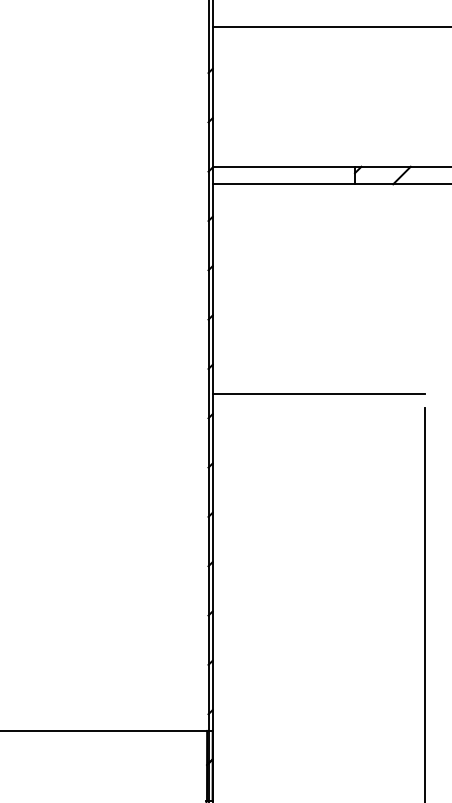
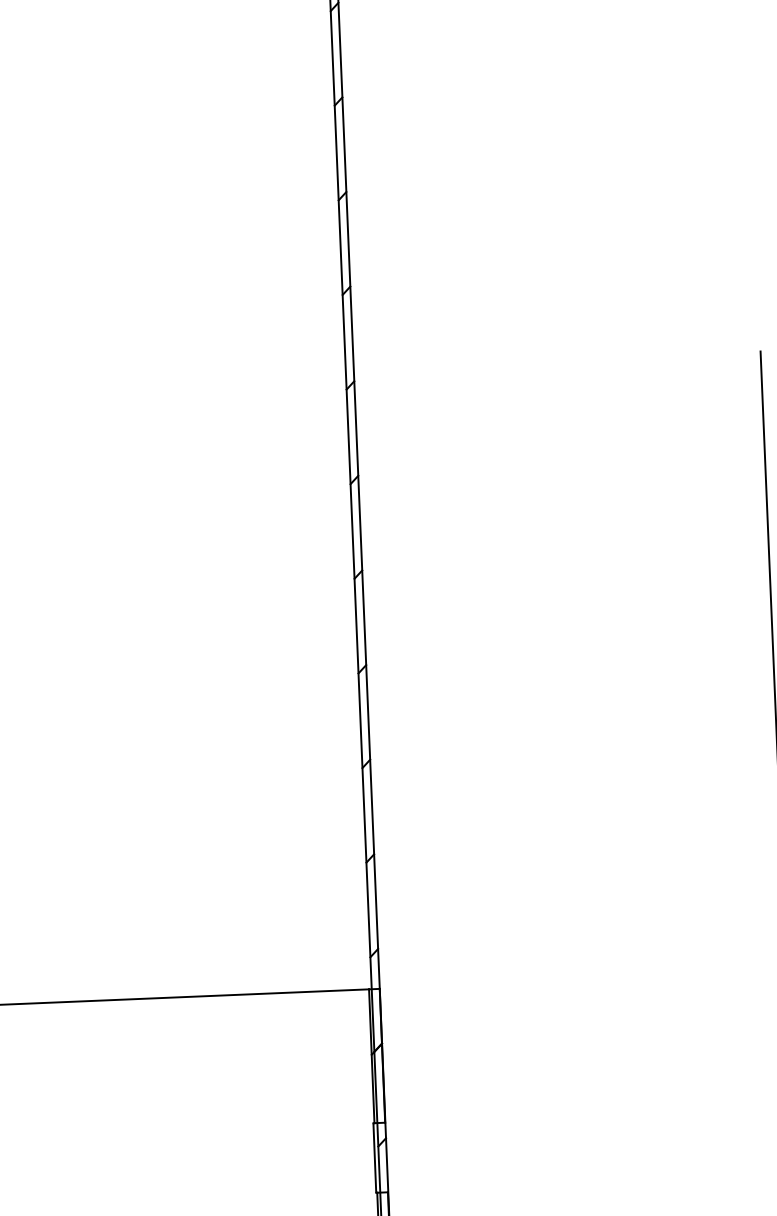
line: (318, 393) -> (555, 333), removed

